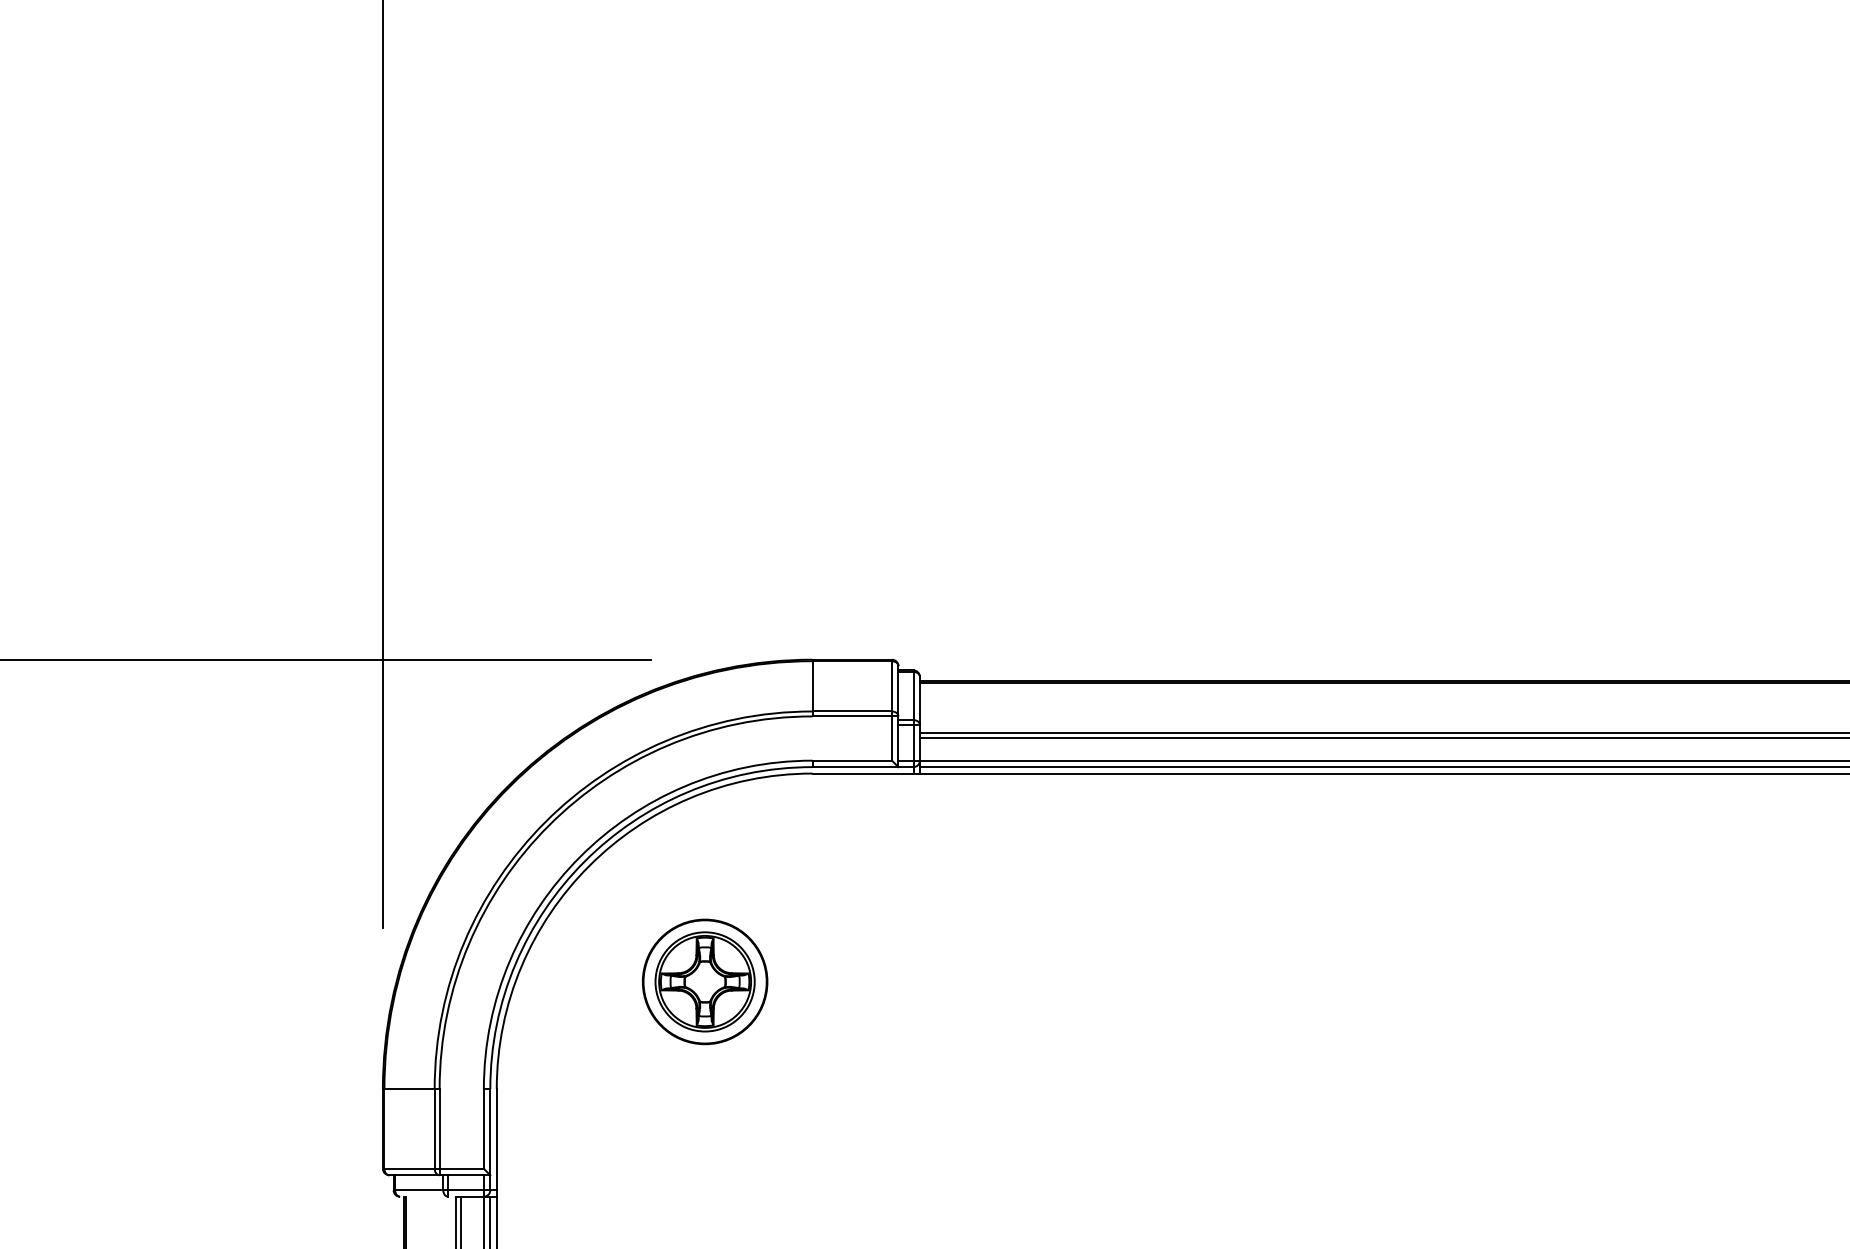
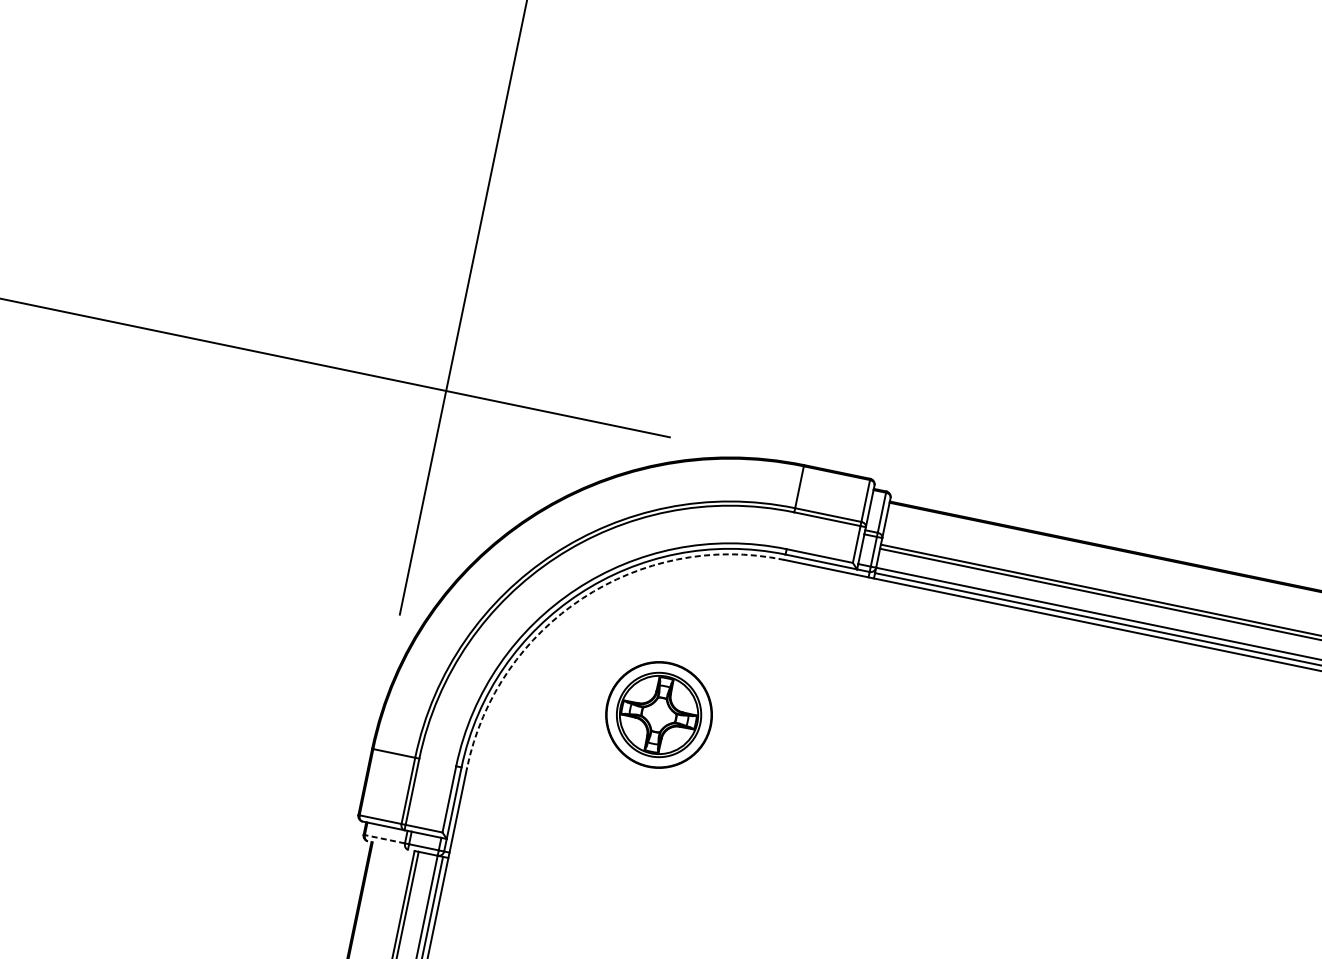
arc: (589, 866) -> (582, 598), solid -> dashed
line: (418, 1190) -> (384, 839), solid -> dashed

